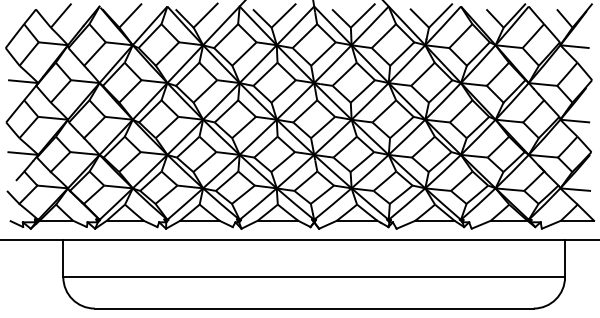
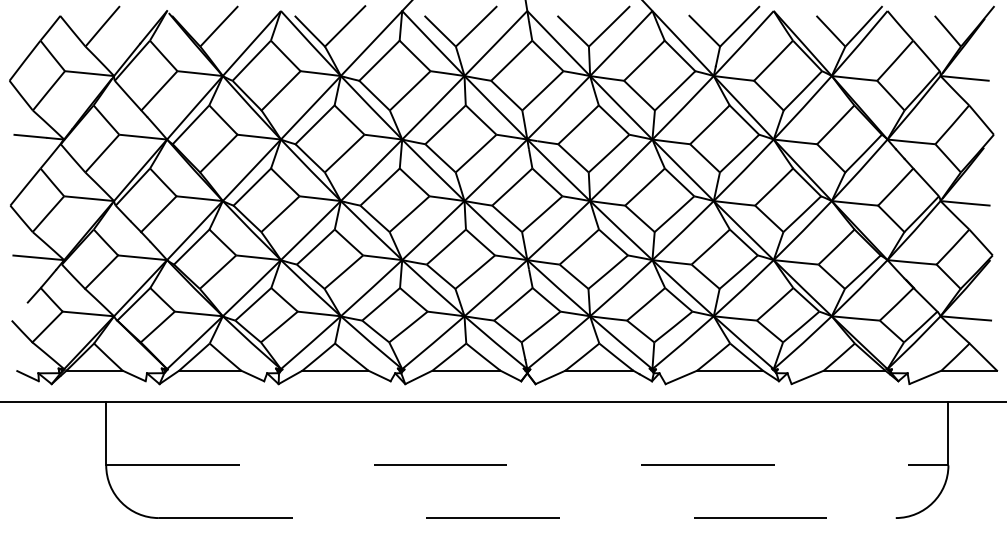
line: (314, 277) -> (527, 465), solid -> dashed
line: (314, 308) -> (527, 517), solid -> dashed

